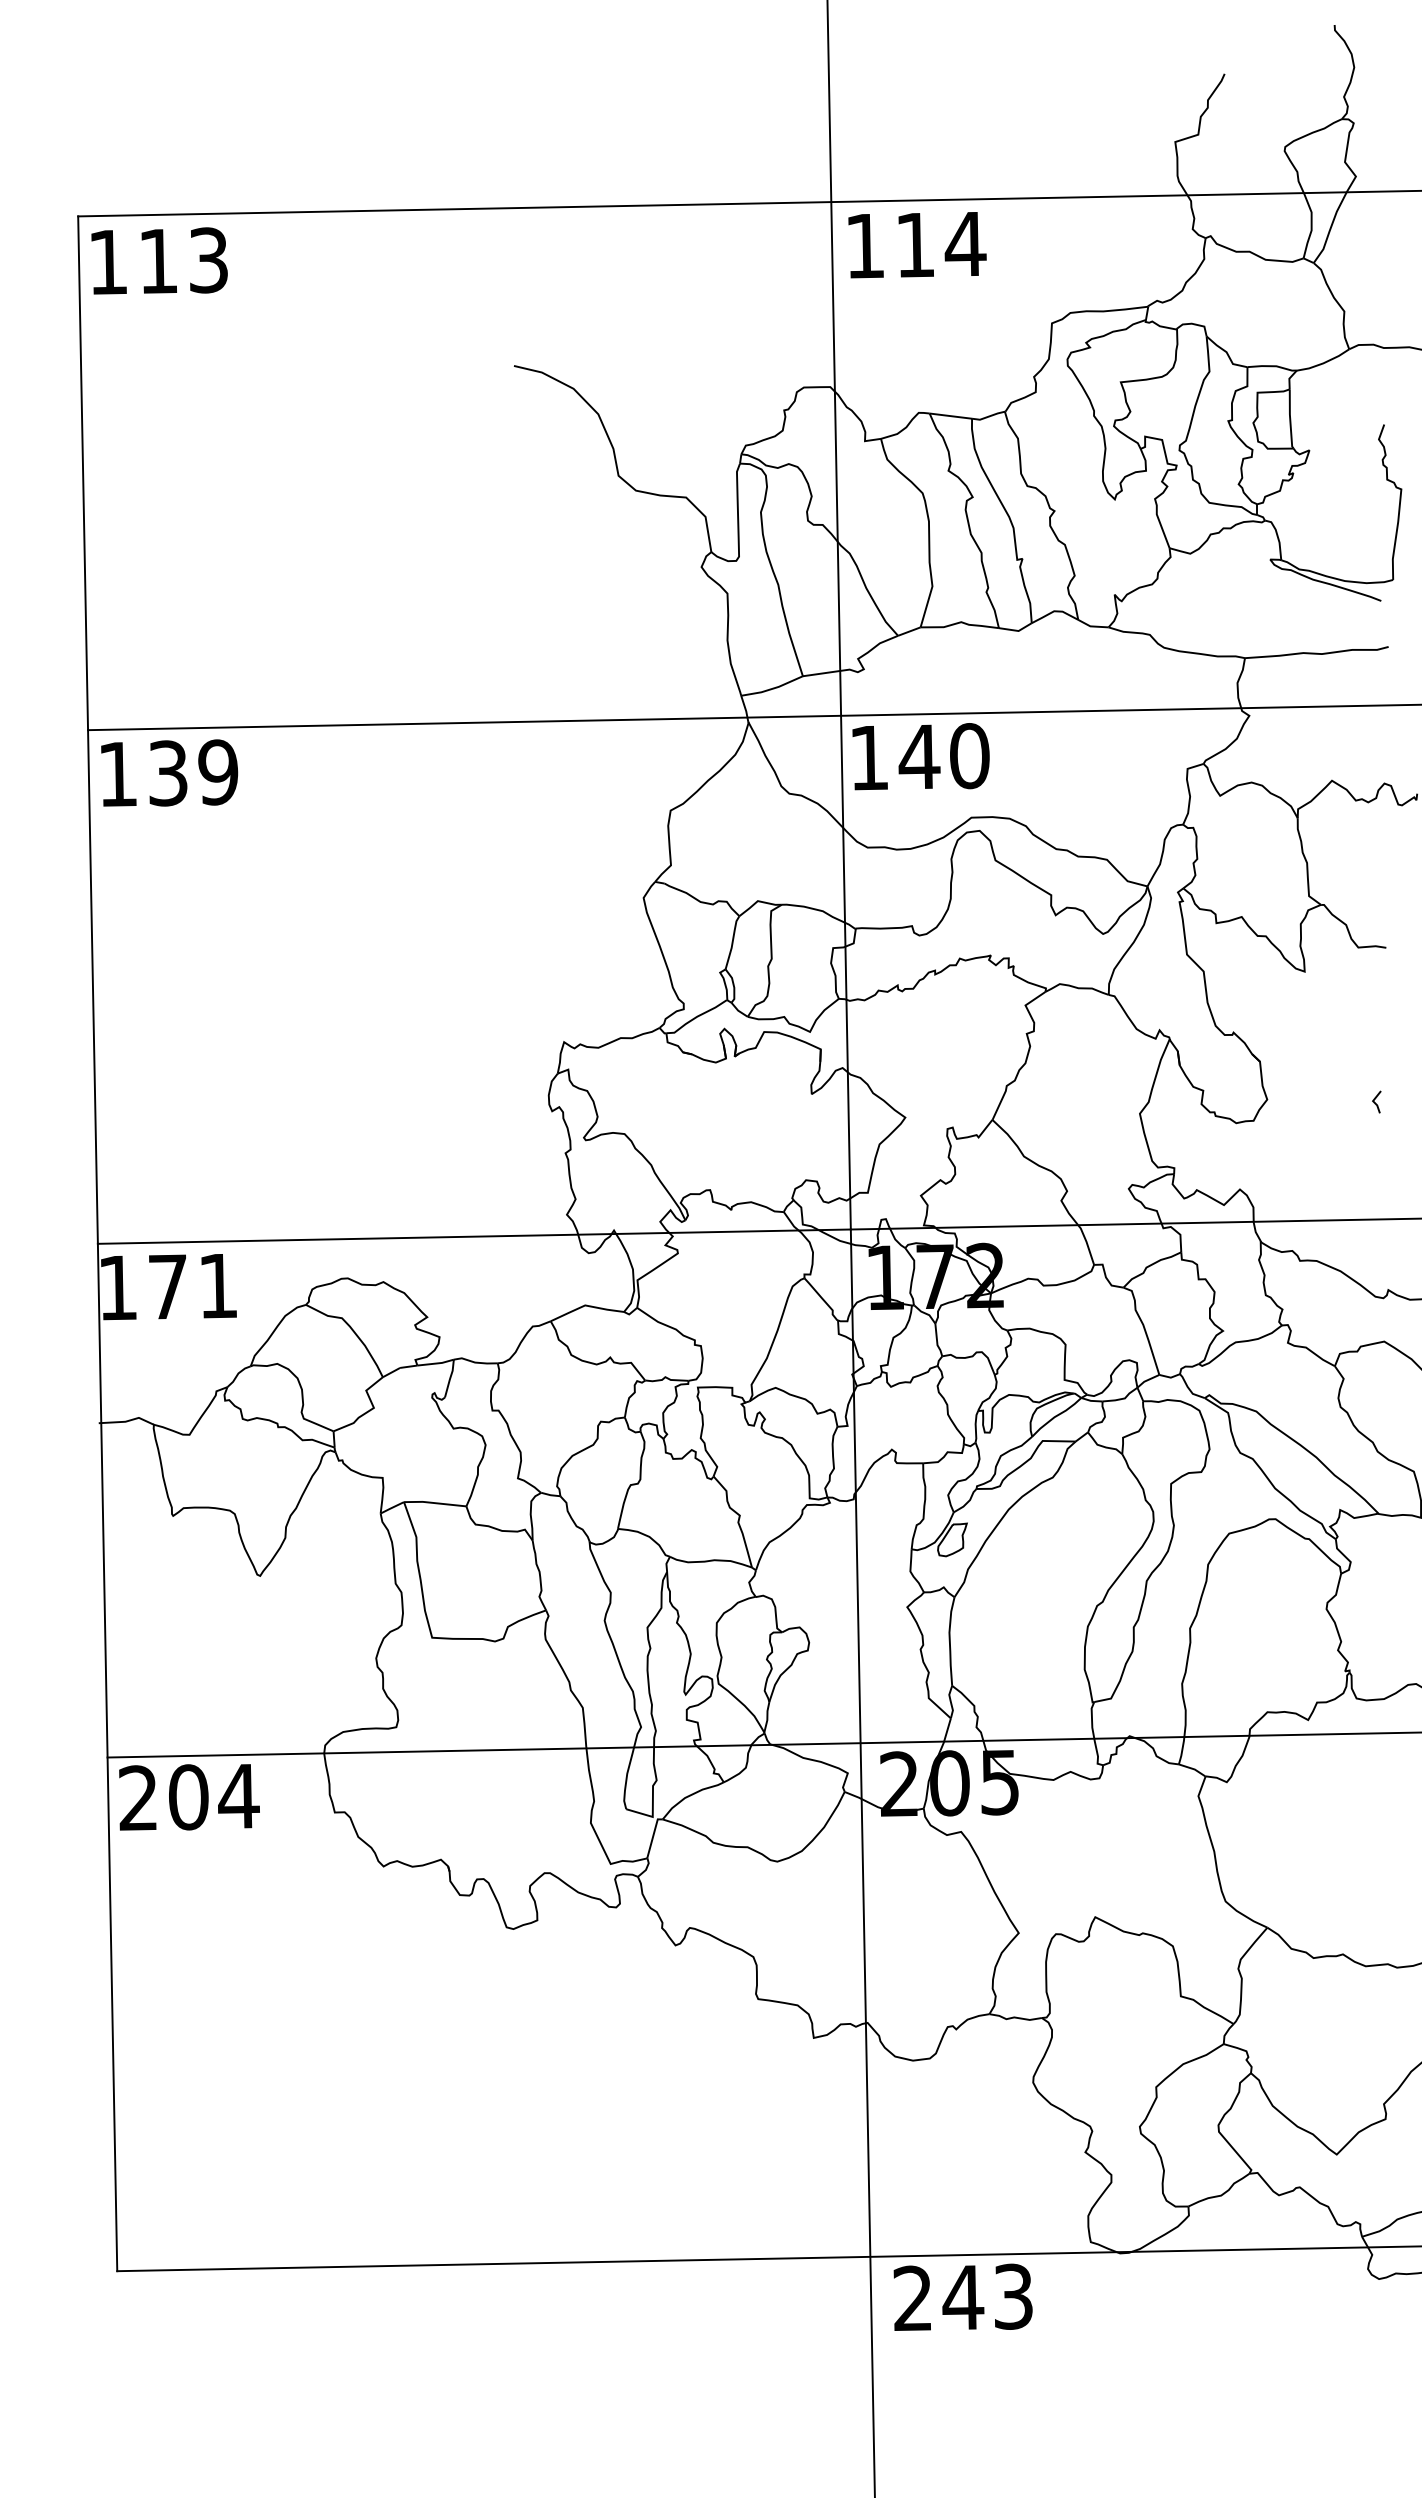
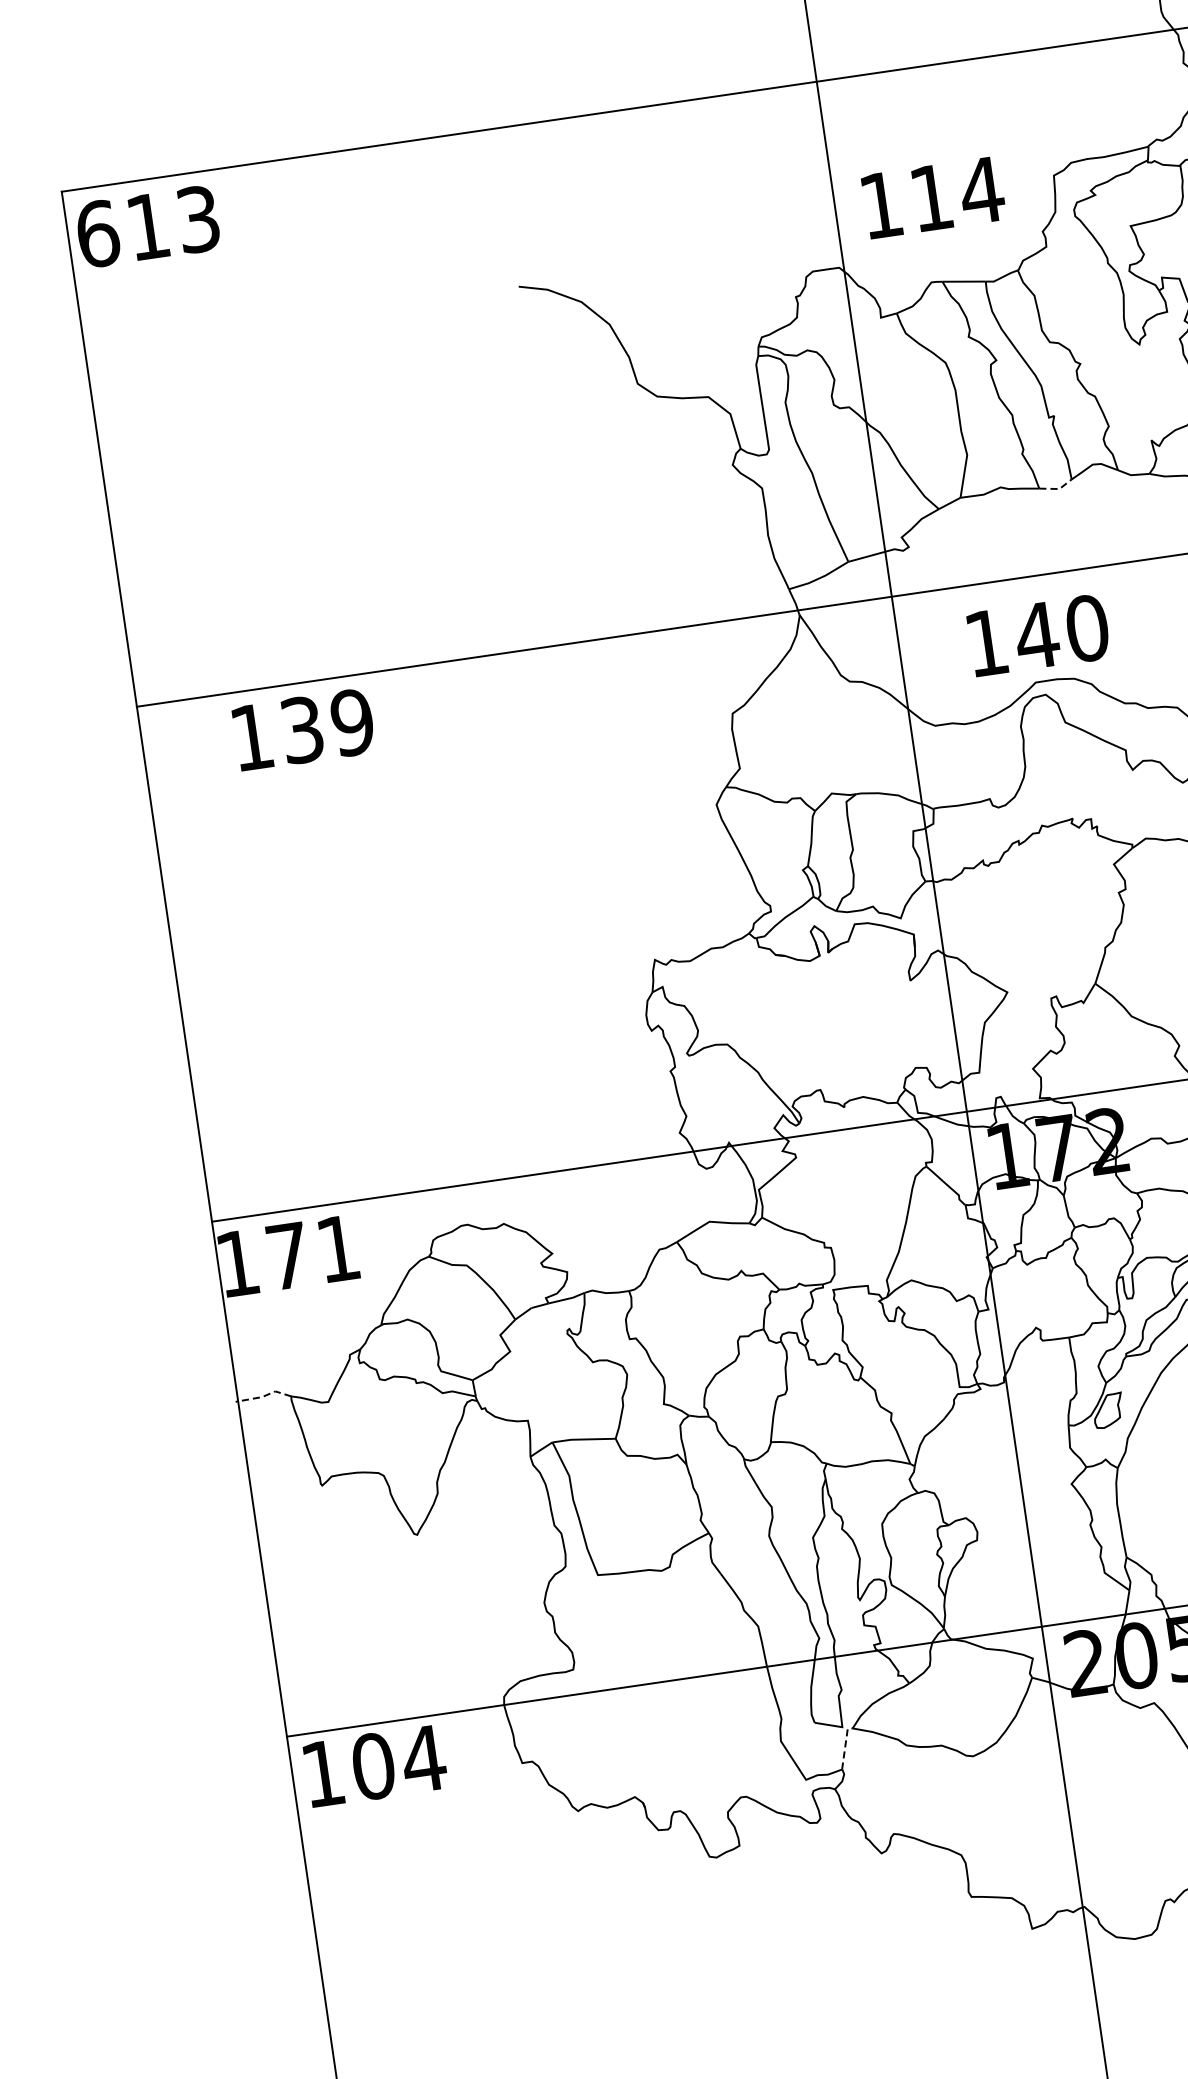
text: (917, 245) -> (933, 198), moved
text: (108, 262) -> (98, 234), 113 -> 613
line: (1017, 630) -> (1058, 488), solid -> dashed
text: (920, 756) -> (1037, 635), moved
text: (169, 772) -> (303, 728), moved
line: (127, 1421) -> (264, 1396), solid -> dashed
text: (137, 1797) -> (322, 1773), 204 -> 104
line: (653, 1836) -> (845, 1746), solid -> dashed

